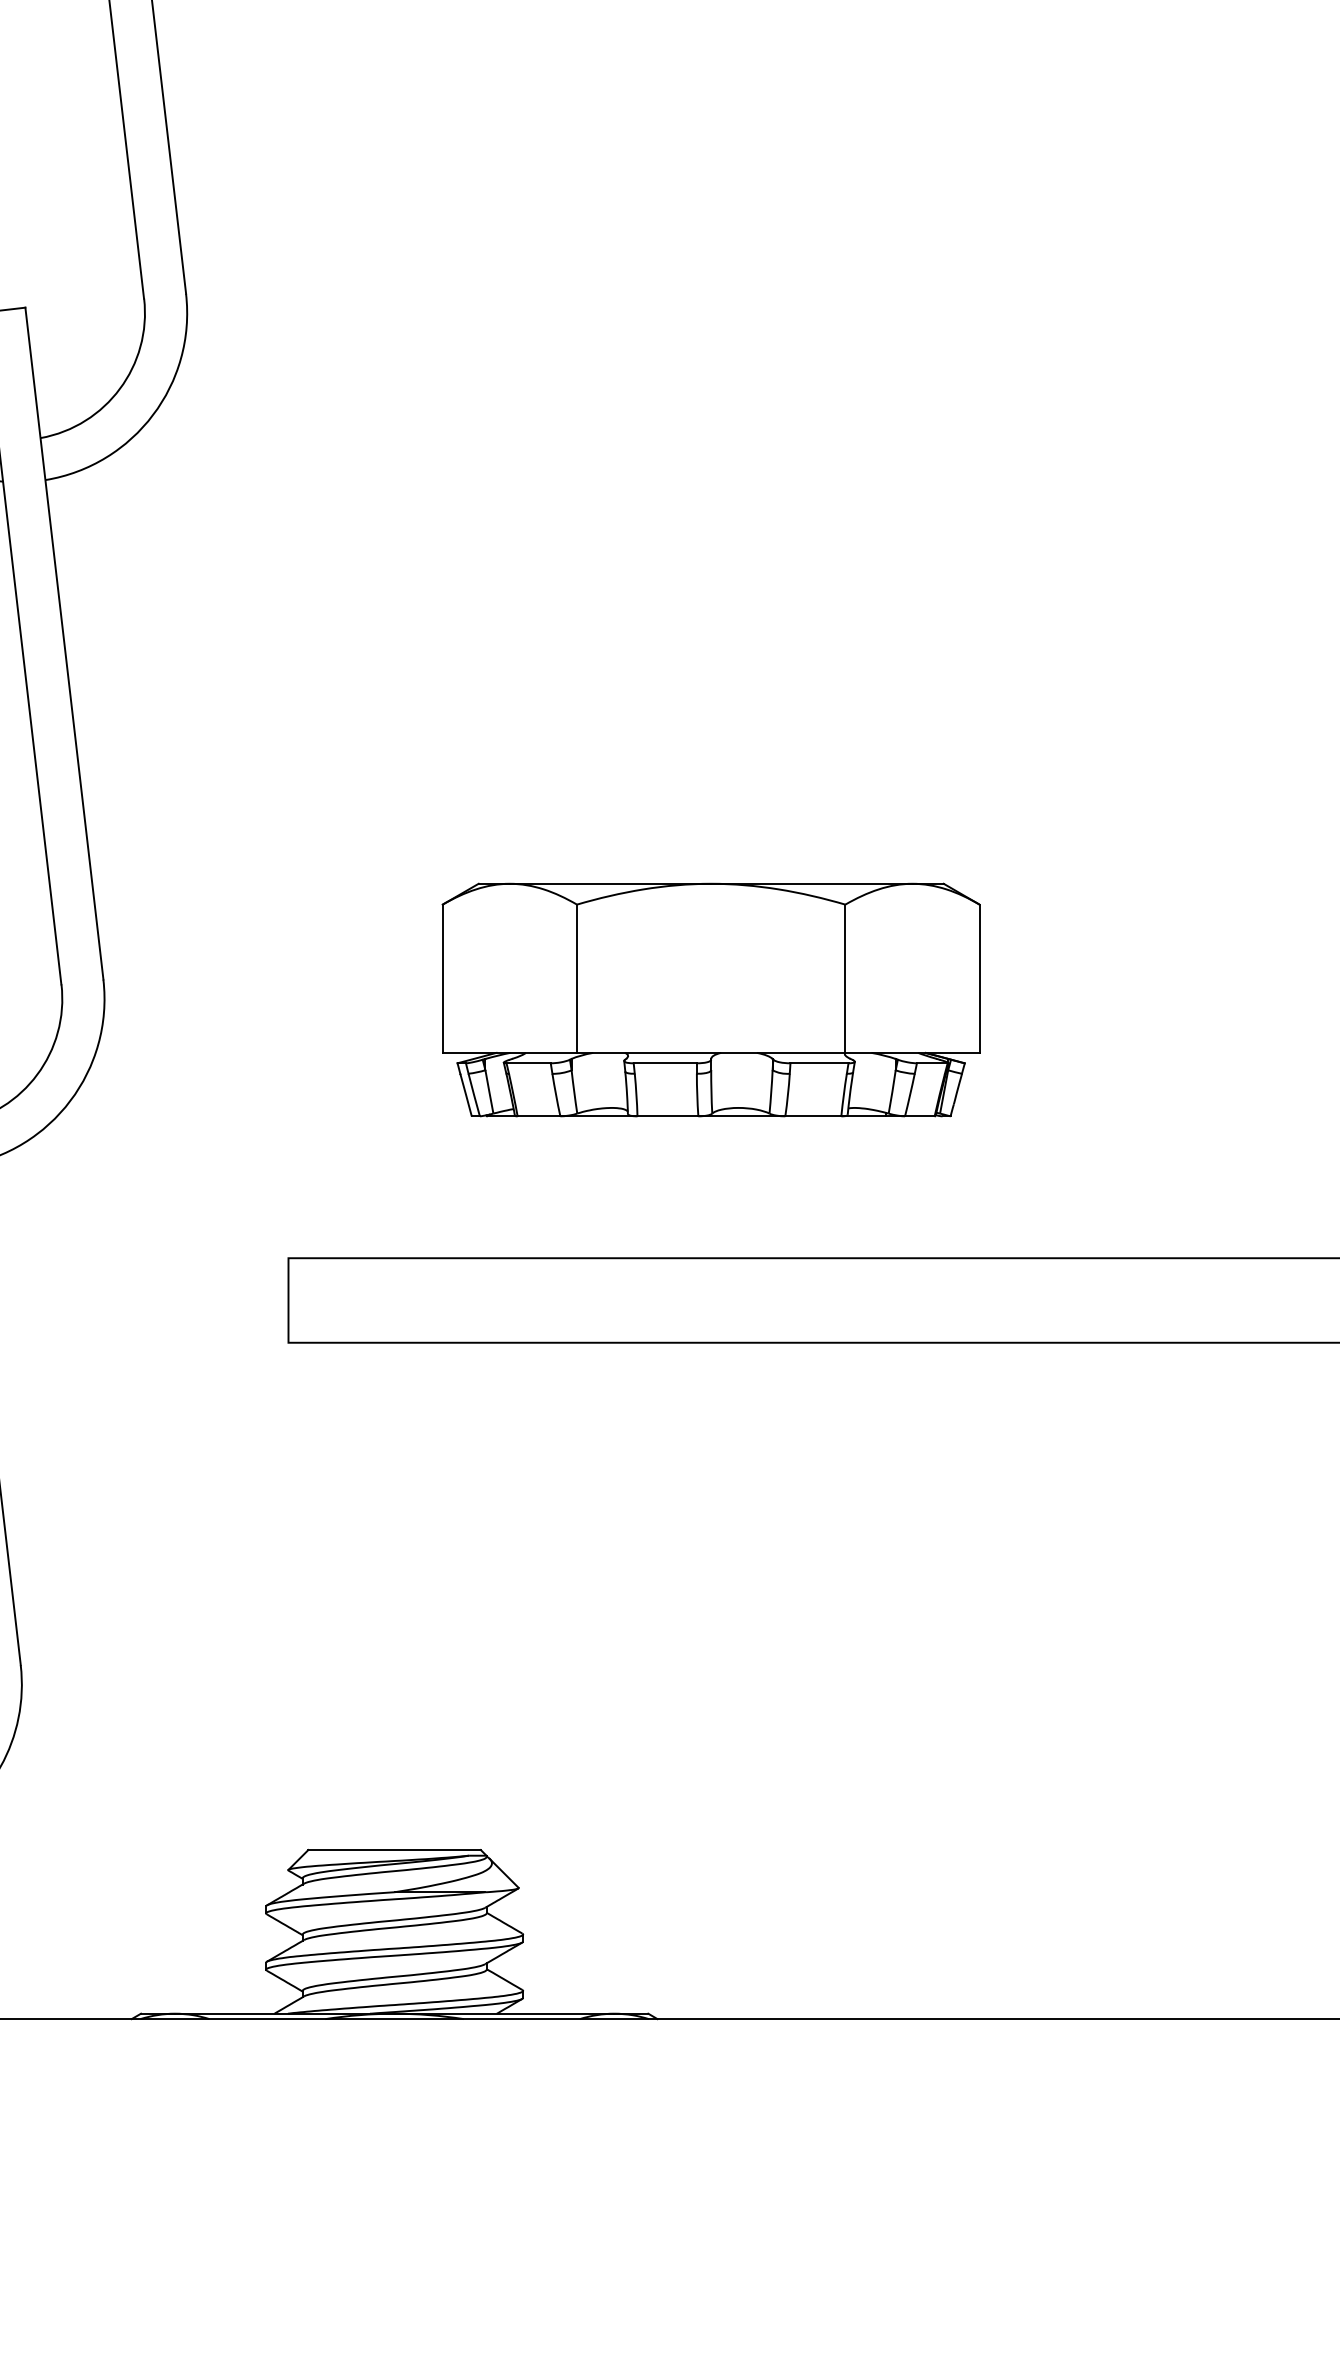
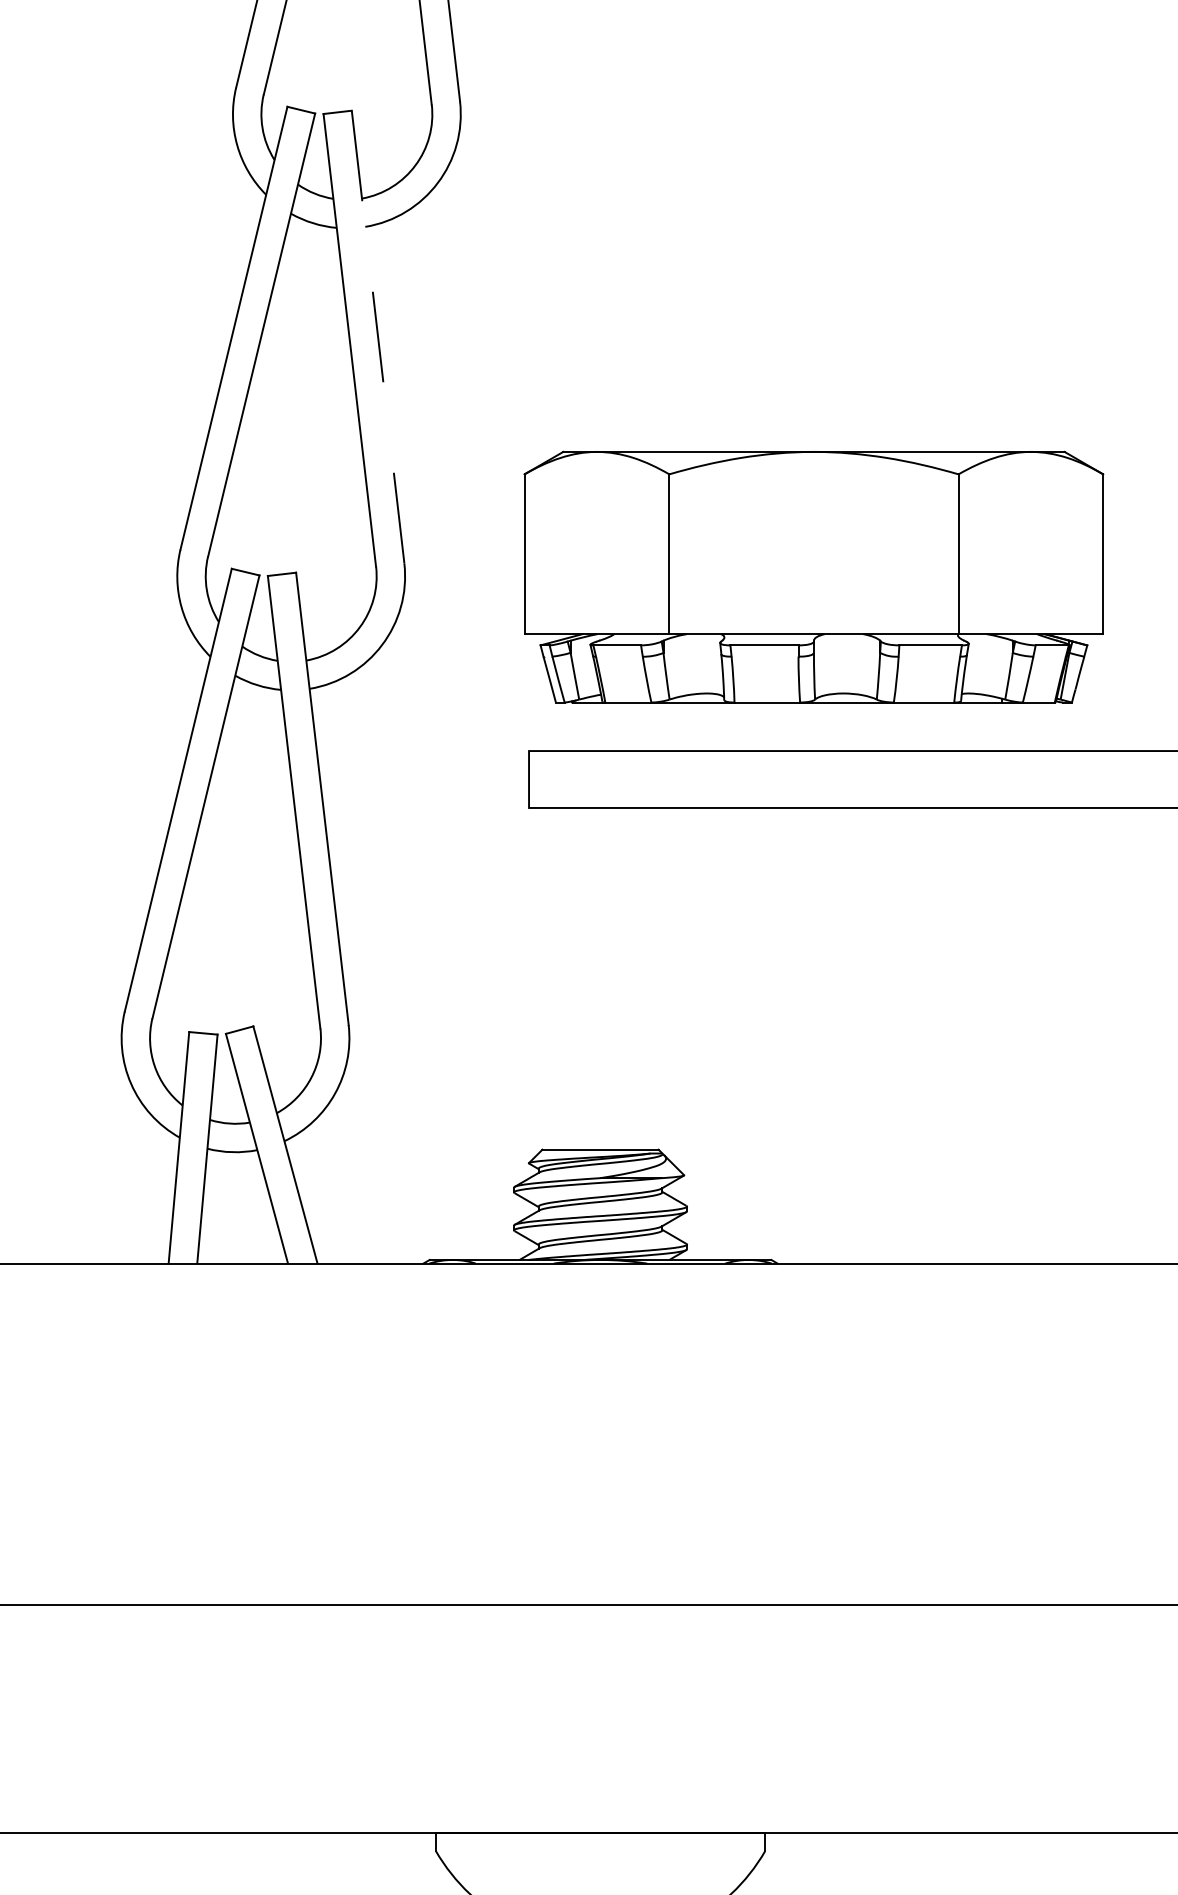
line: (65, 644) -> (378, 337), solid -> dashed
part: (710, 999) -> (813, 576), size x1.6

